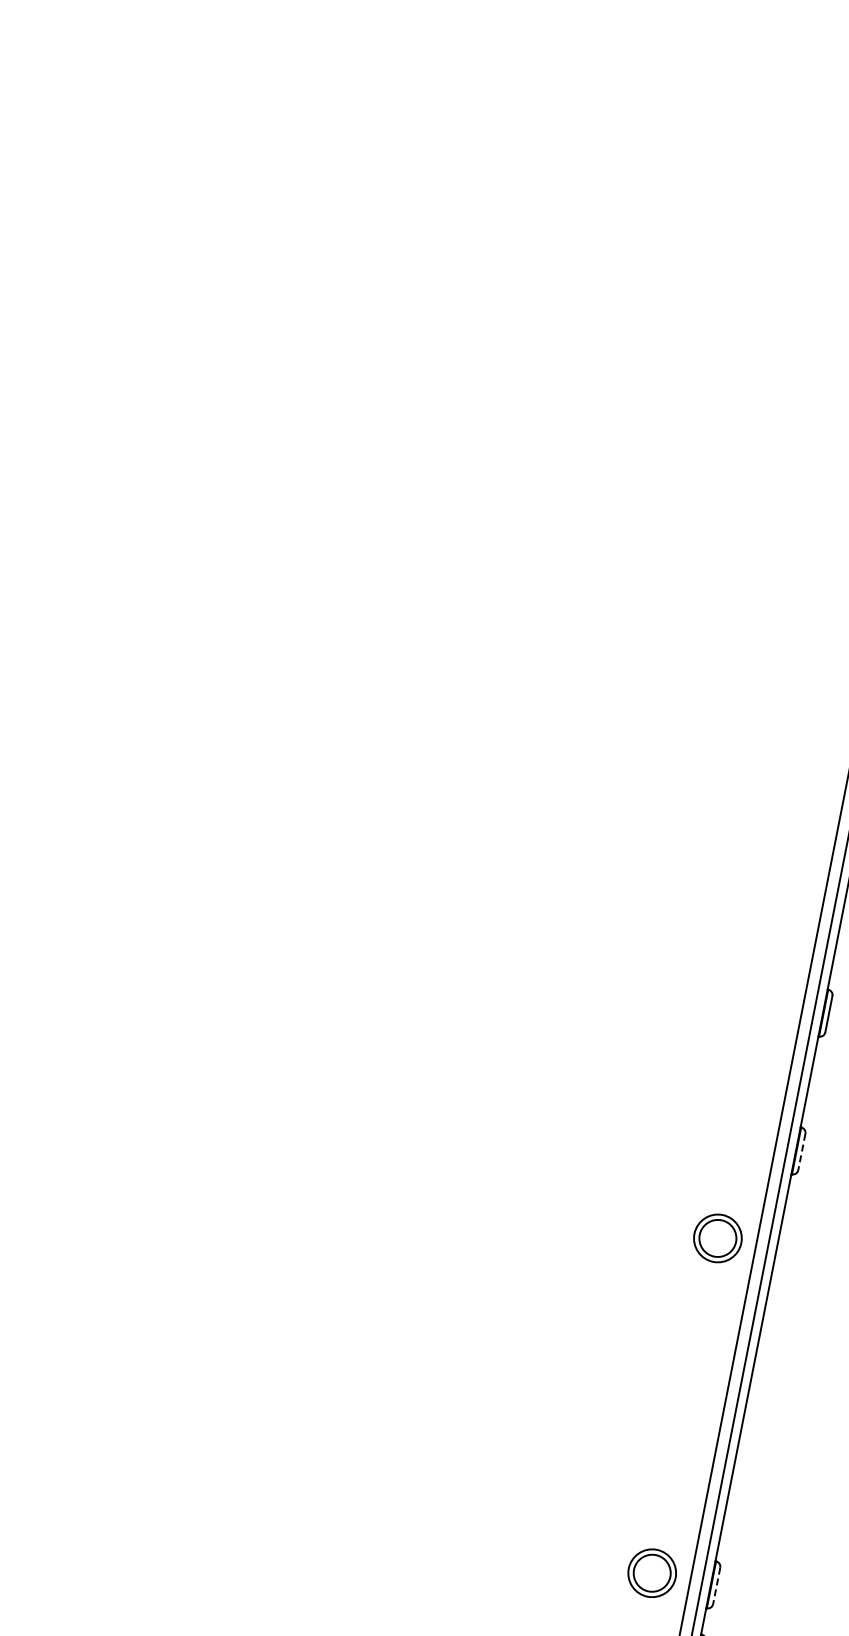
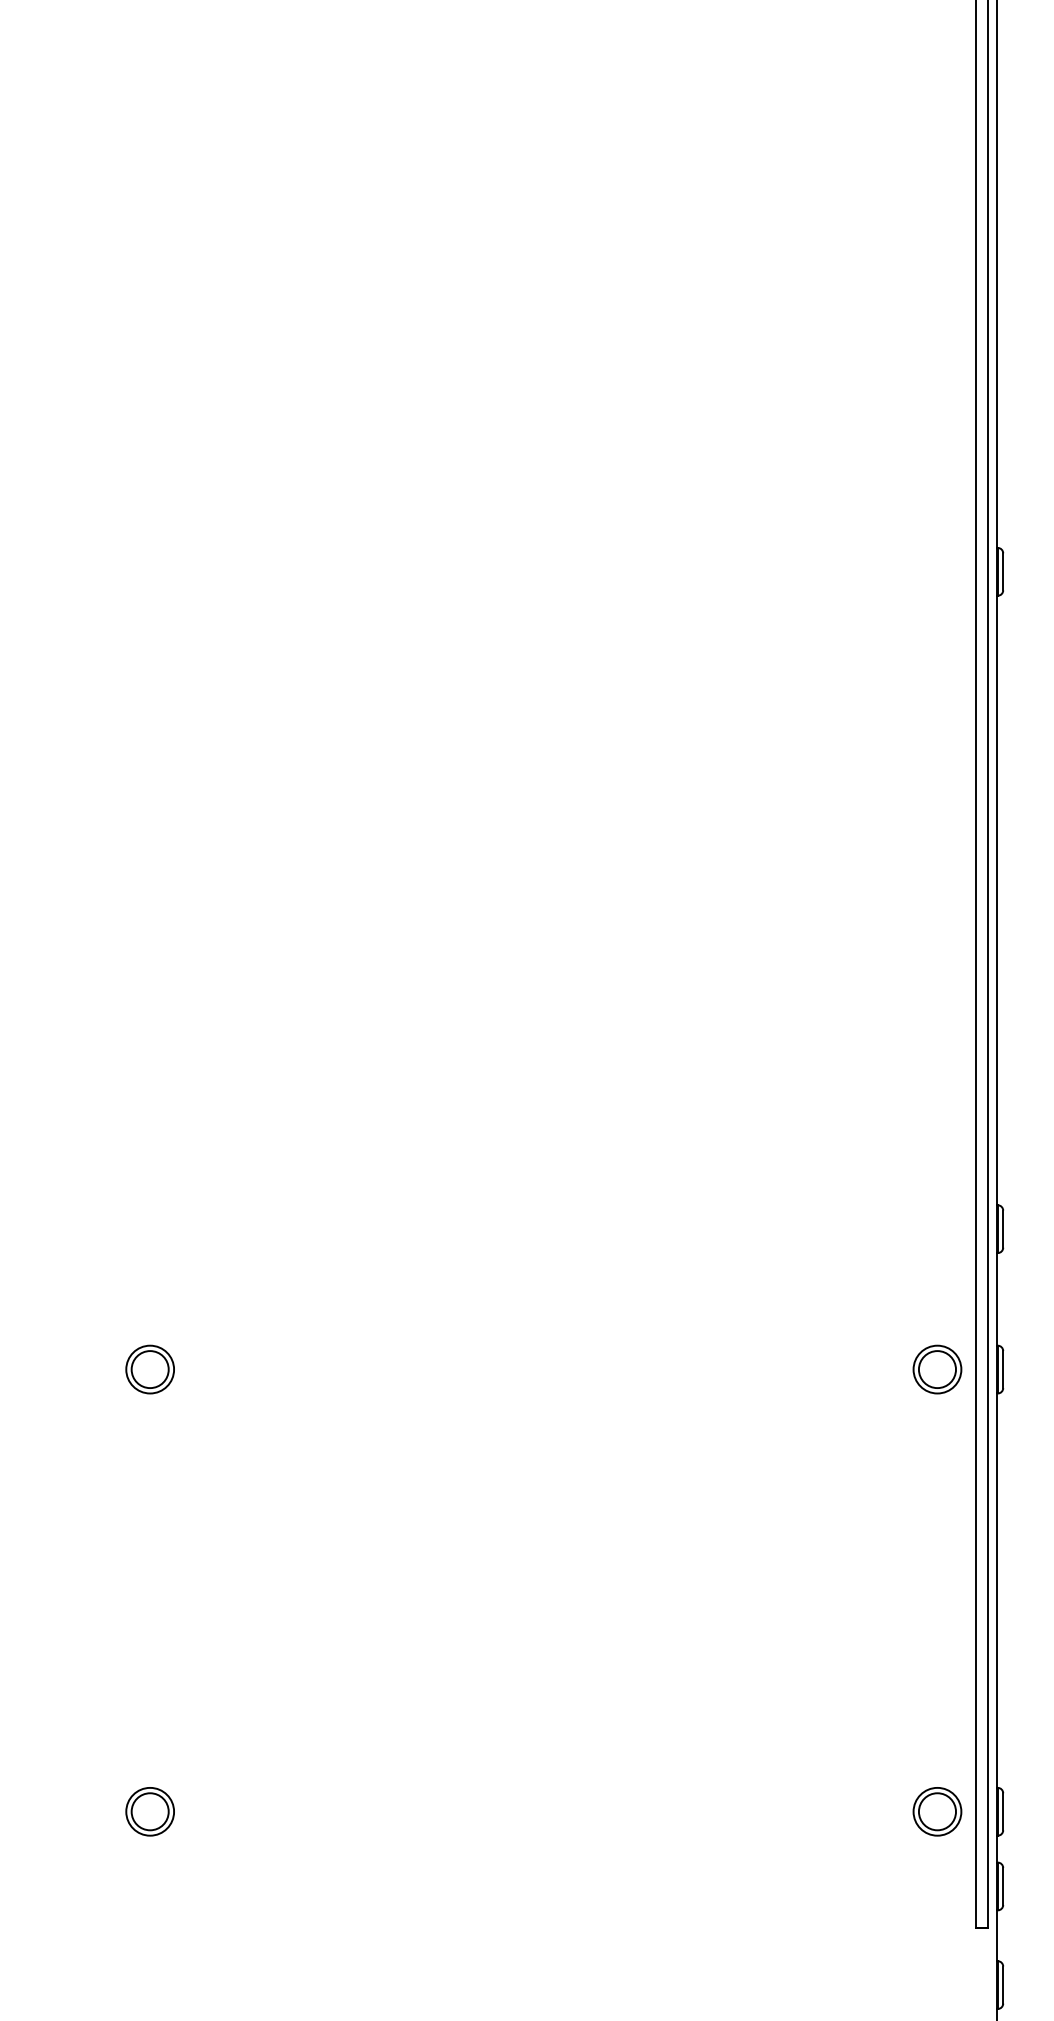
line: (802, 1151) -> (1003, 1369), dashed -> solid
part: (717, 1238) -> (937, 1369), moved
line: (717, 1585) -> (1003, 1811), dashed -> solid

